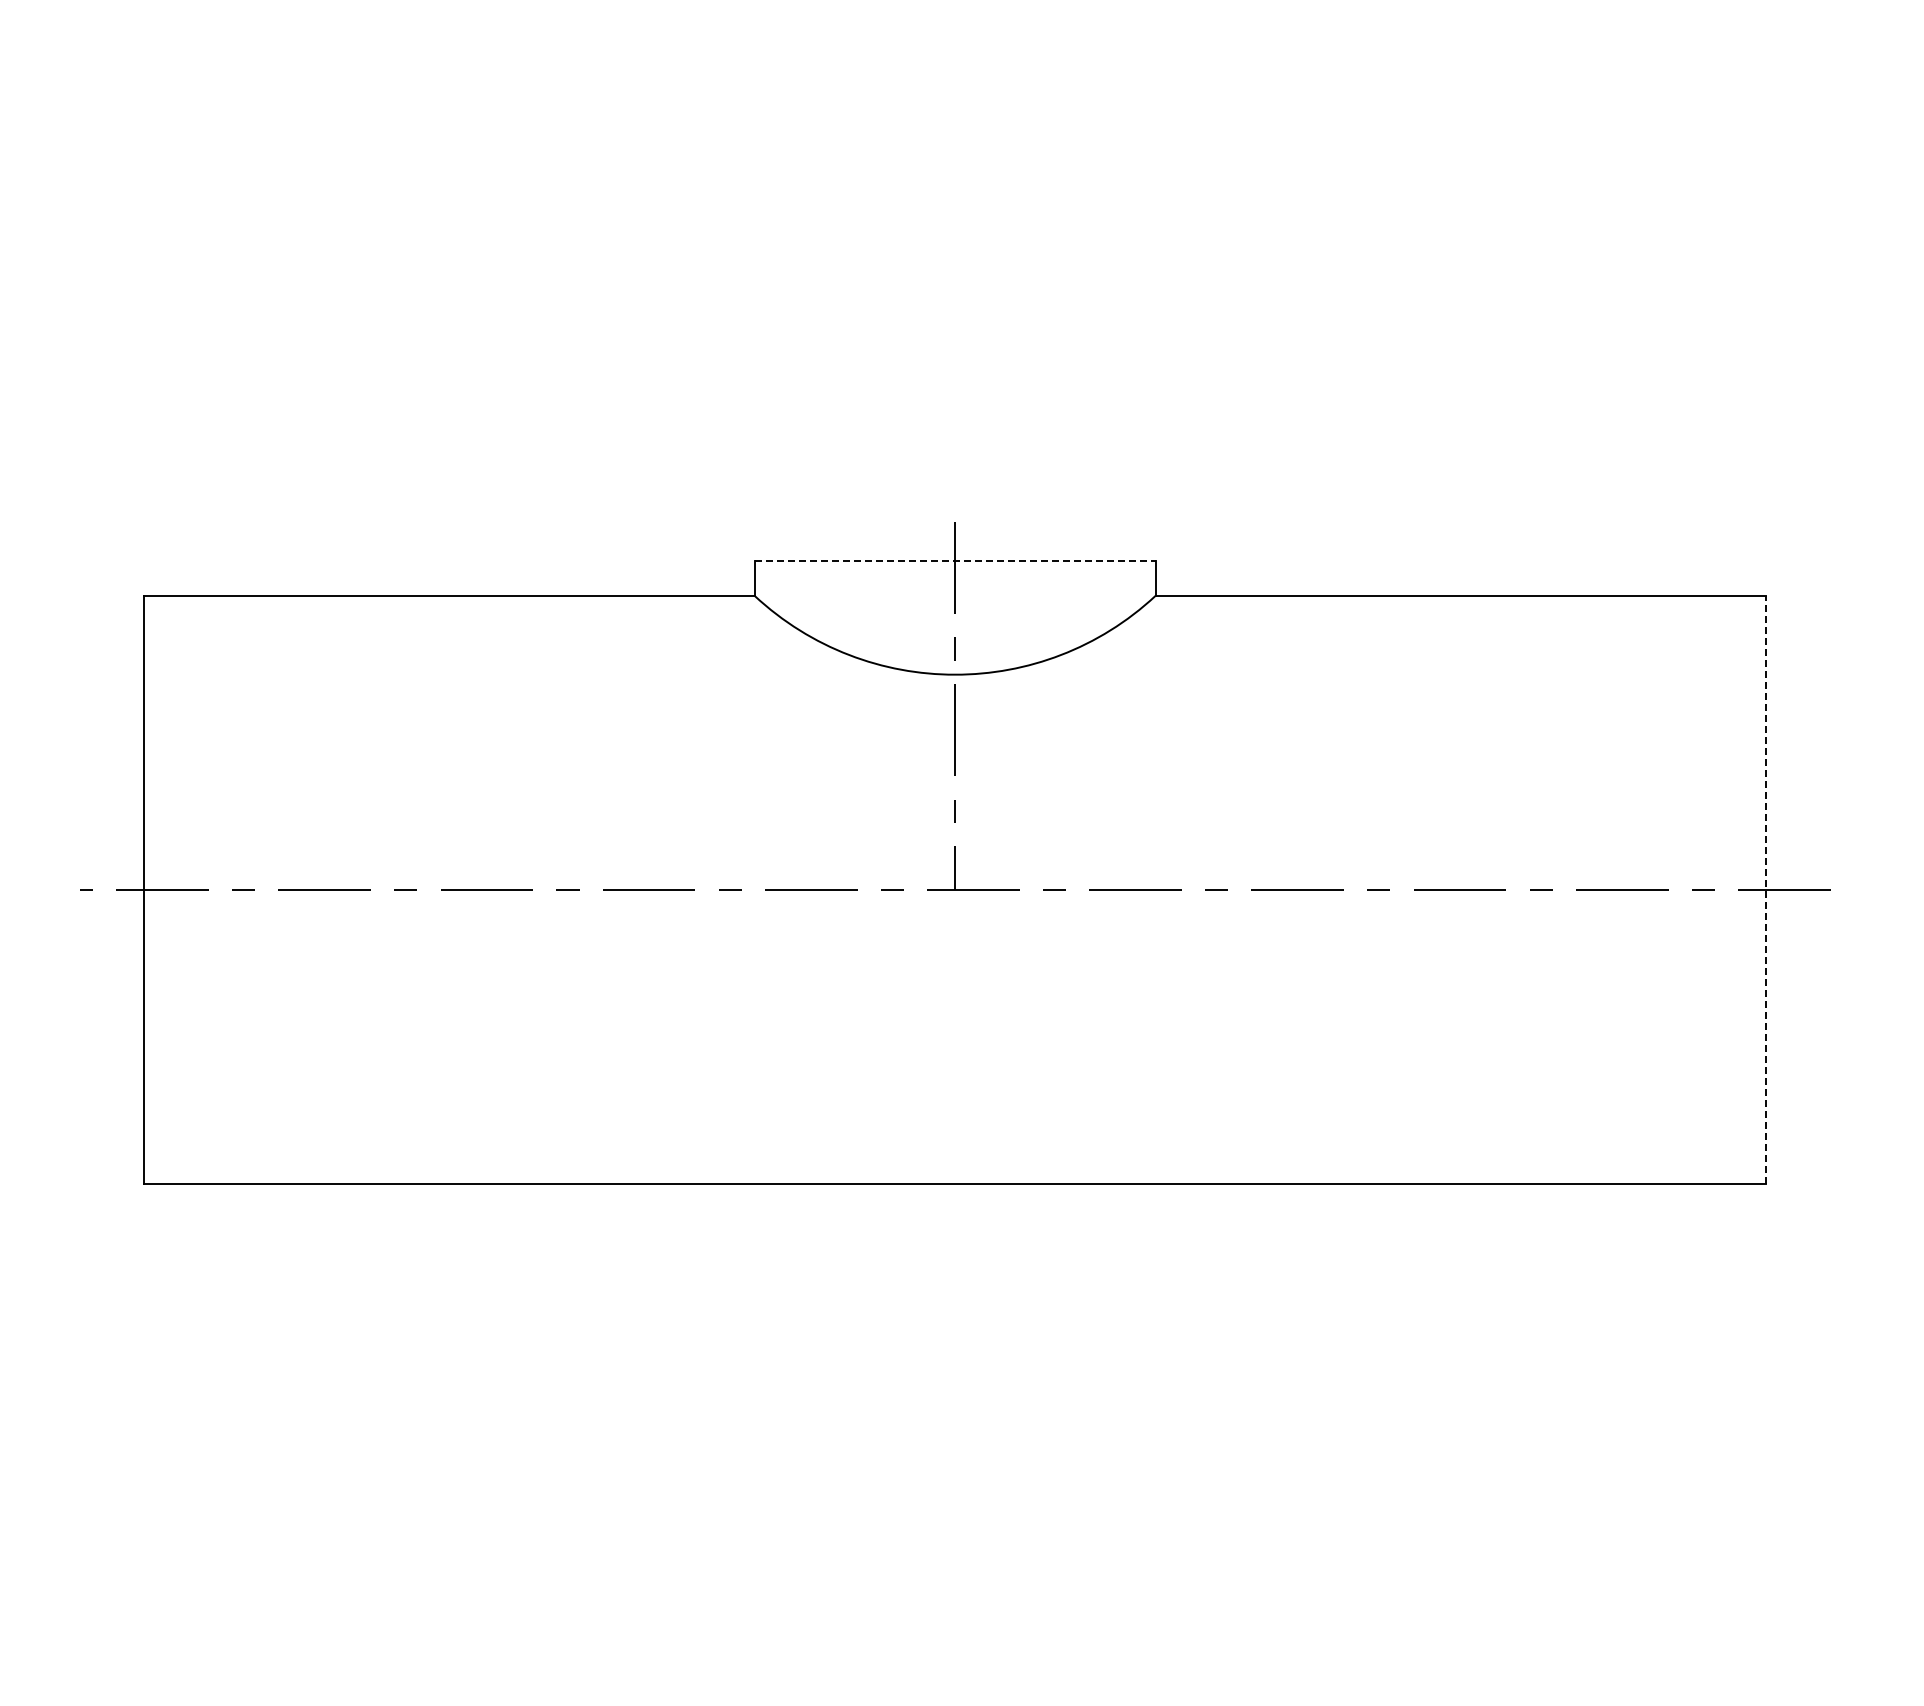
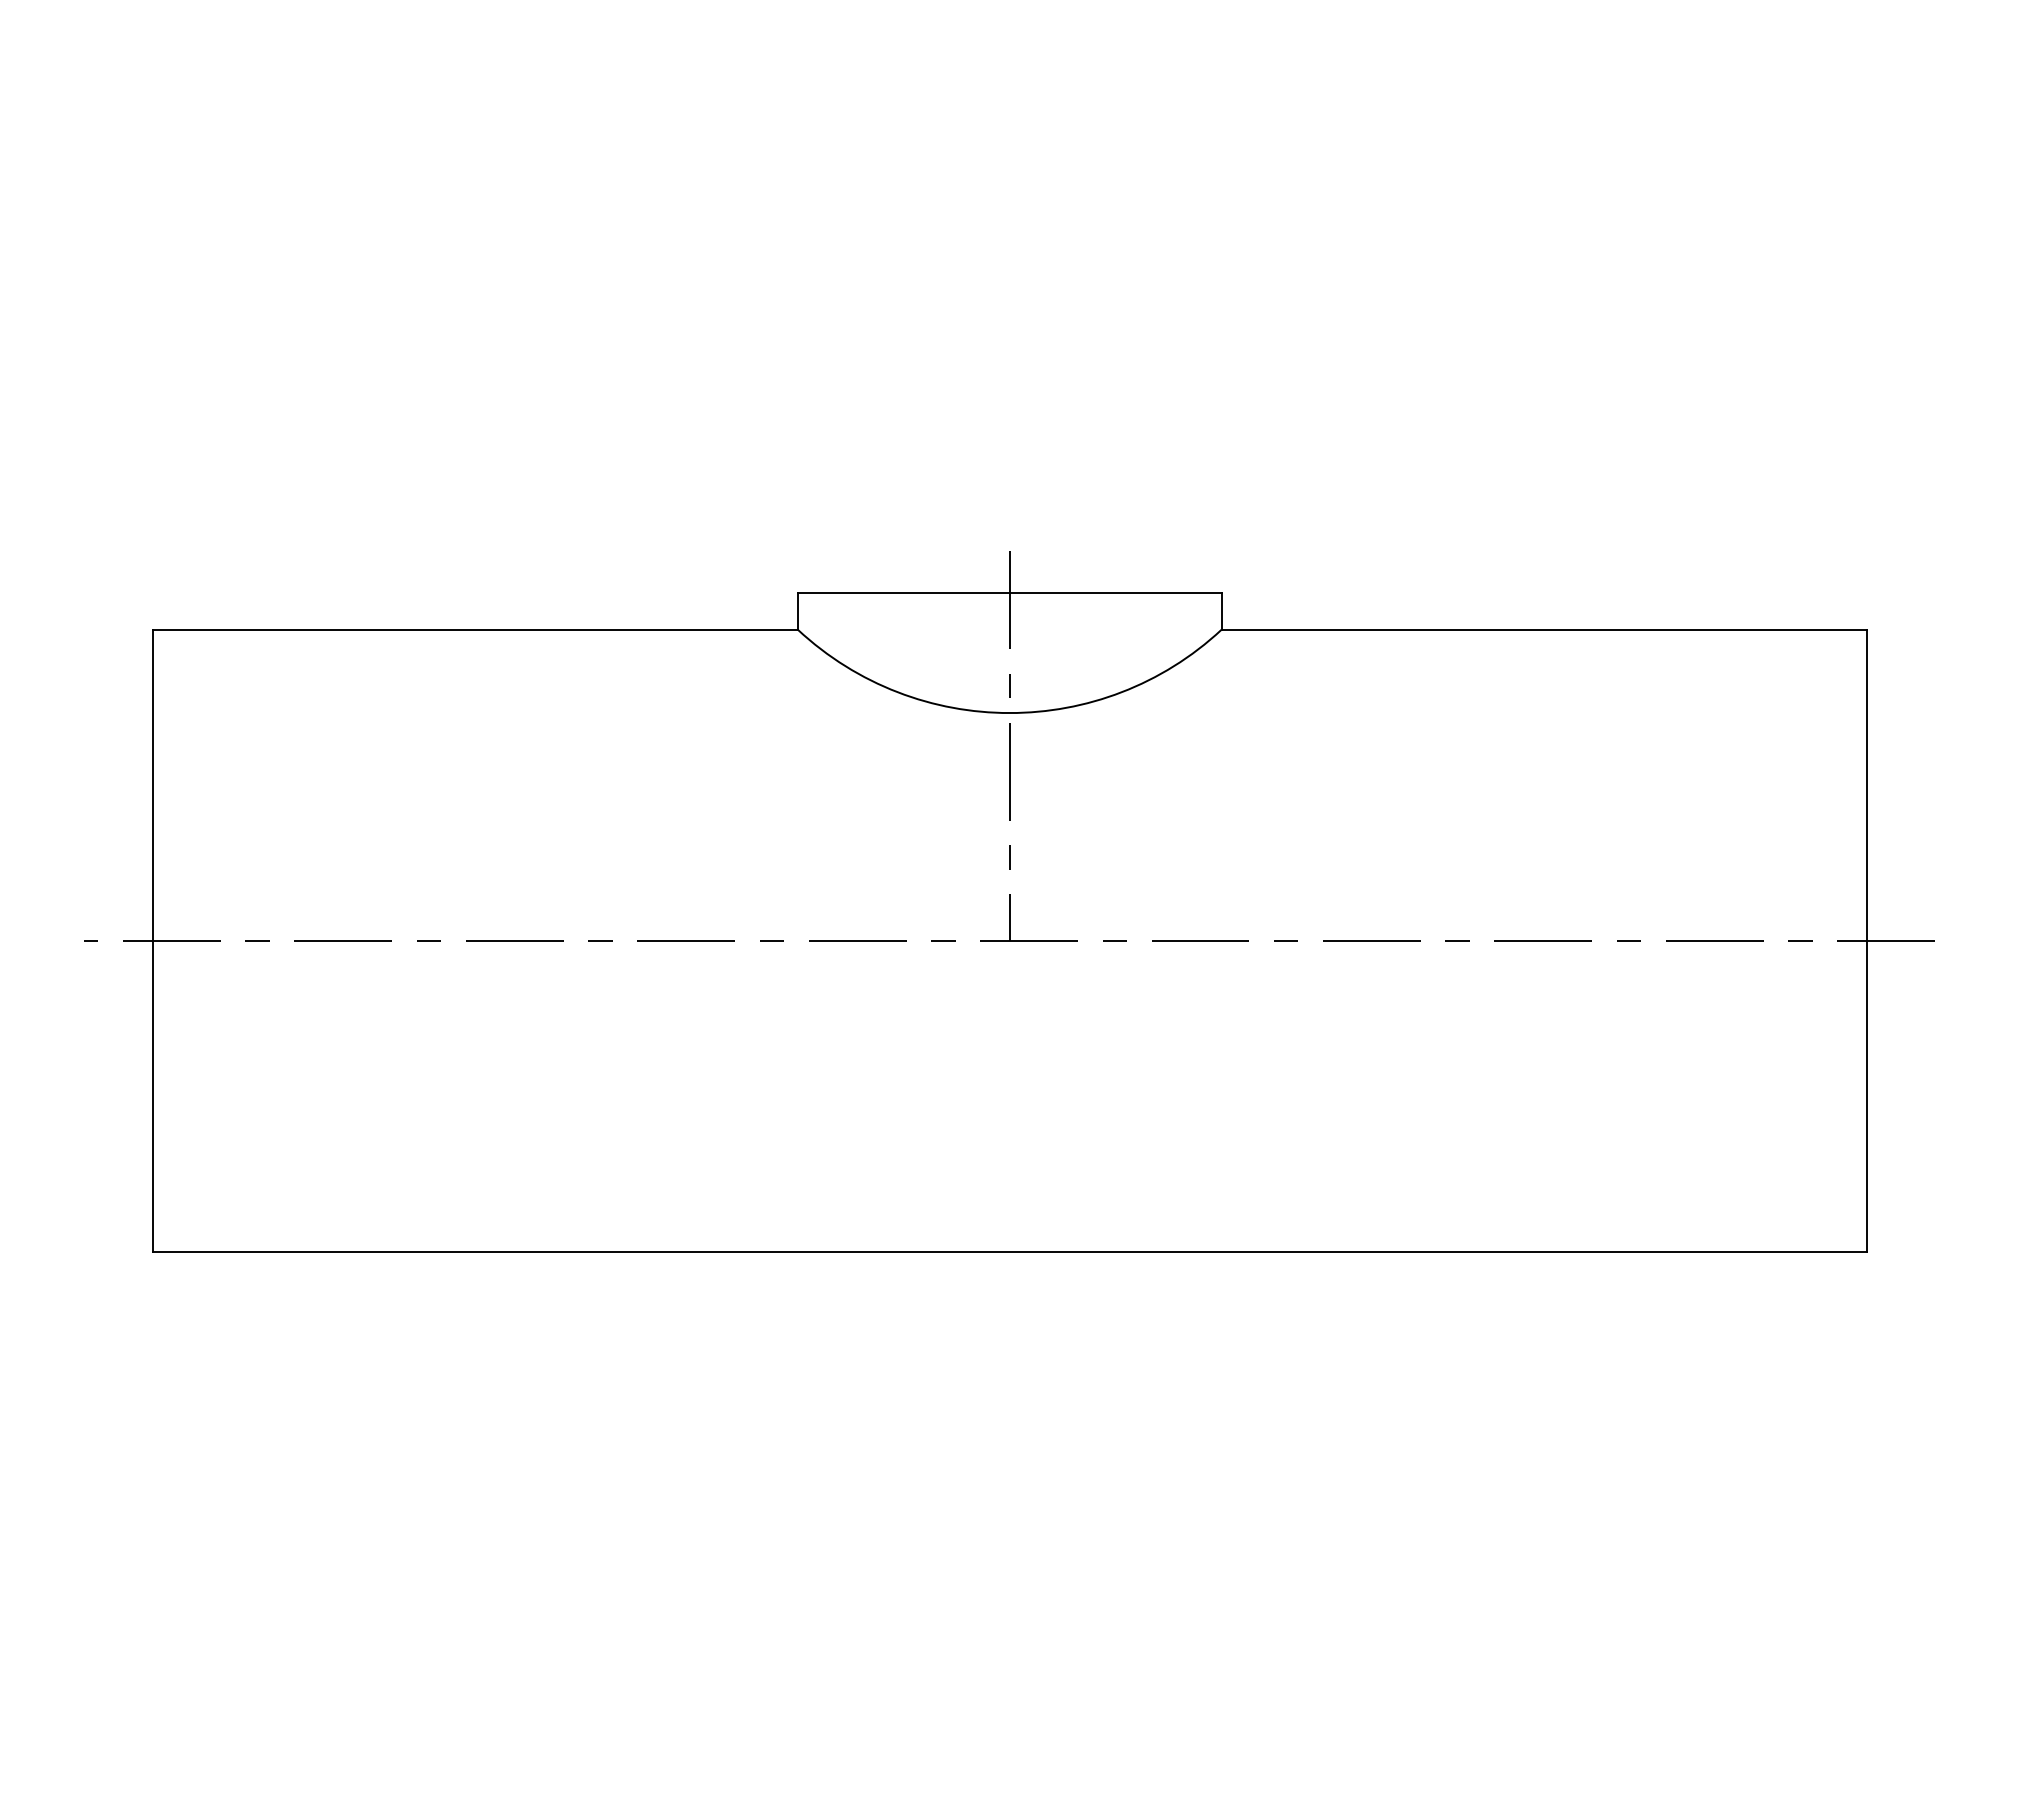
line: (955, 561) -> (1010, 593), dashed -> solid
line: (1766, 889) -> (1867, 940), dashed -> solid

